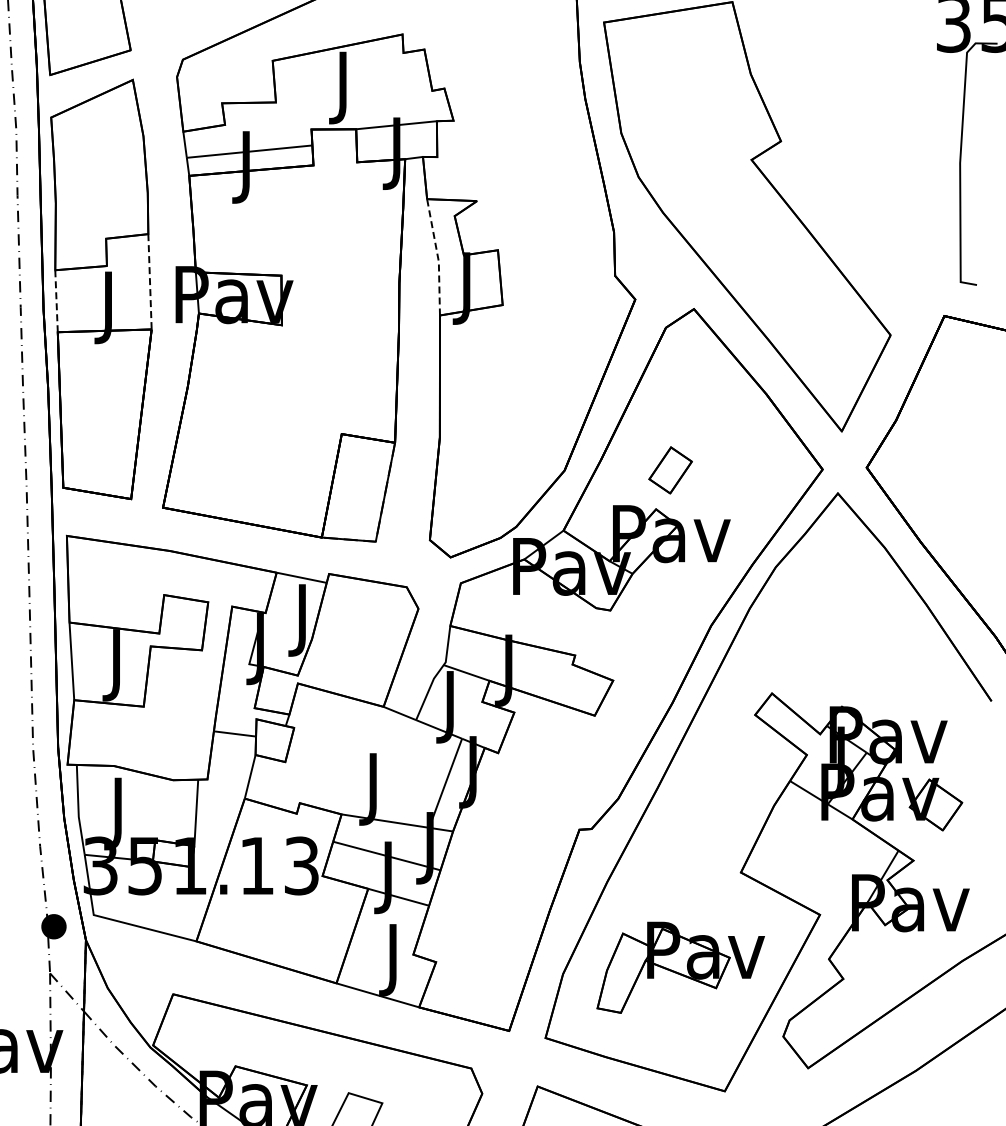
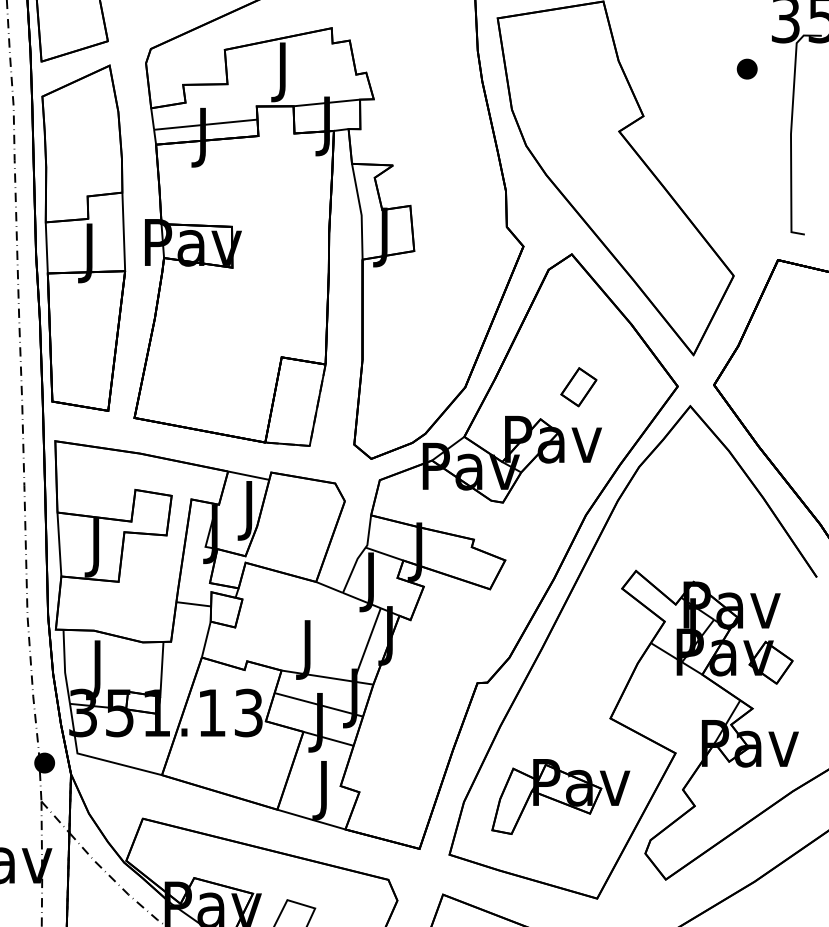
part: (906, 83) -> (746, 68), added
line: (437, 256) -> (360, 211), dashed -> solid
line: (150, 281) -> (124, 231), dashed -> solid
line: (56, 300) -> (46, 247), dashed -> solid
part: (670, 470) -> (578, 387), moved

